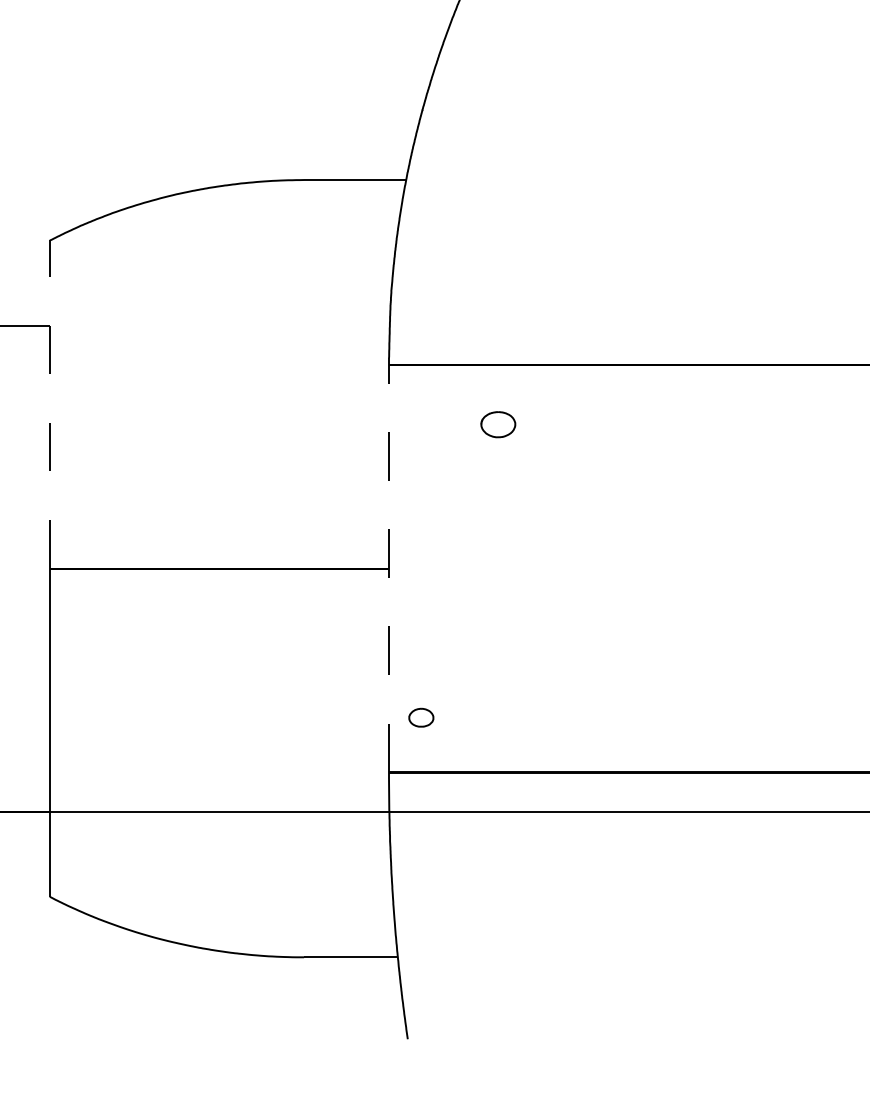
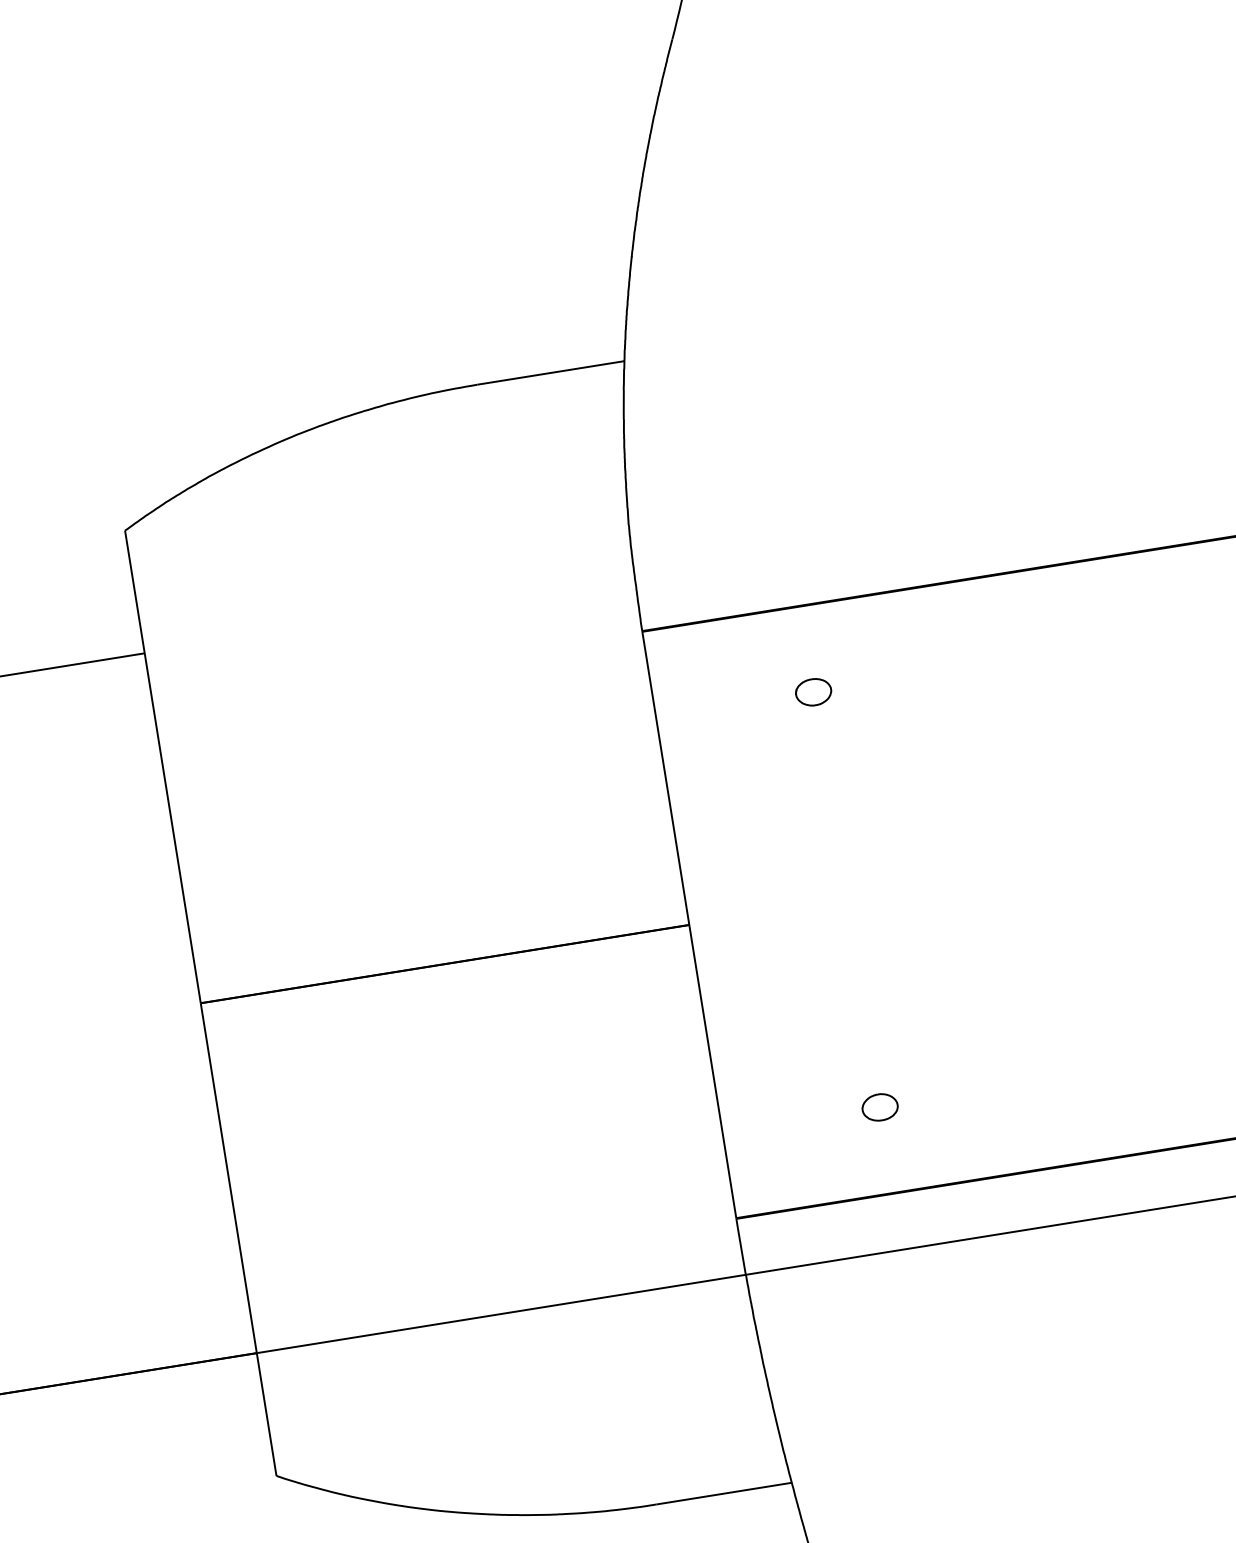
line: (49, 404) -> (162, 766), dashed -> solid
part: (498, 424) -> (813, 692), size x0.71
line: (389, 568) -> (690, 924), dashed -> solid
part: (421, 717) -> (880, 1106), moved

